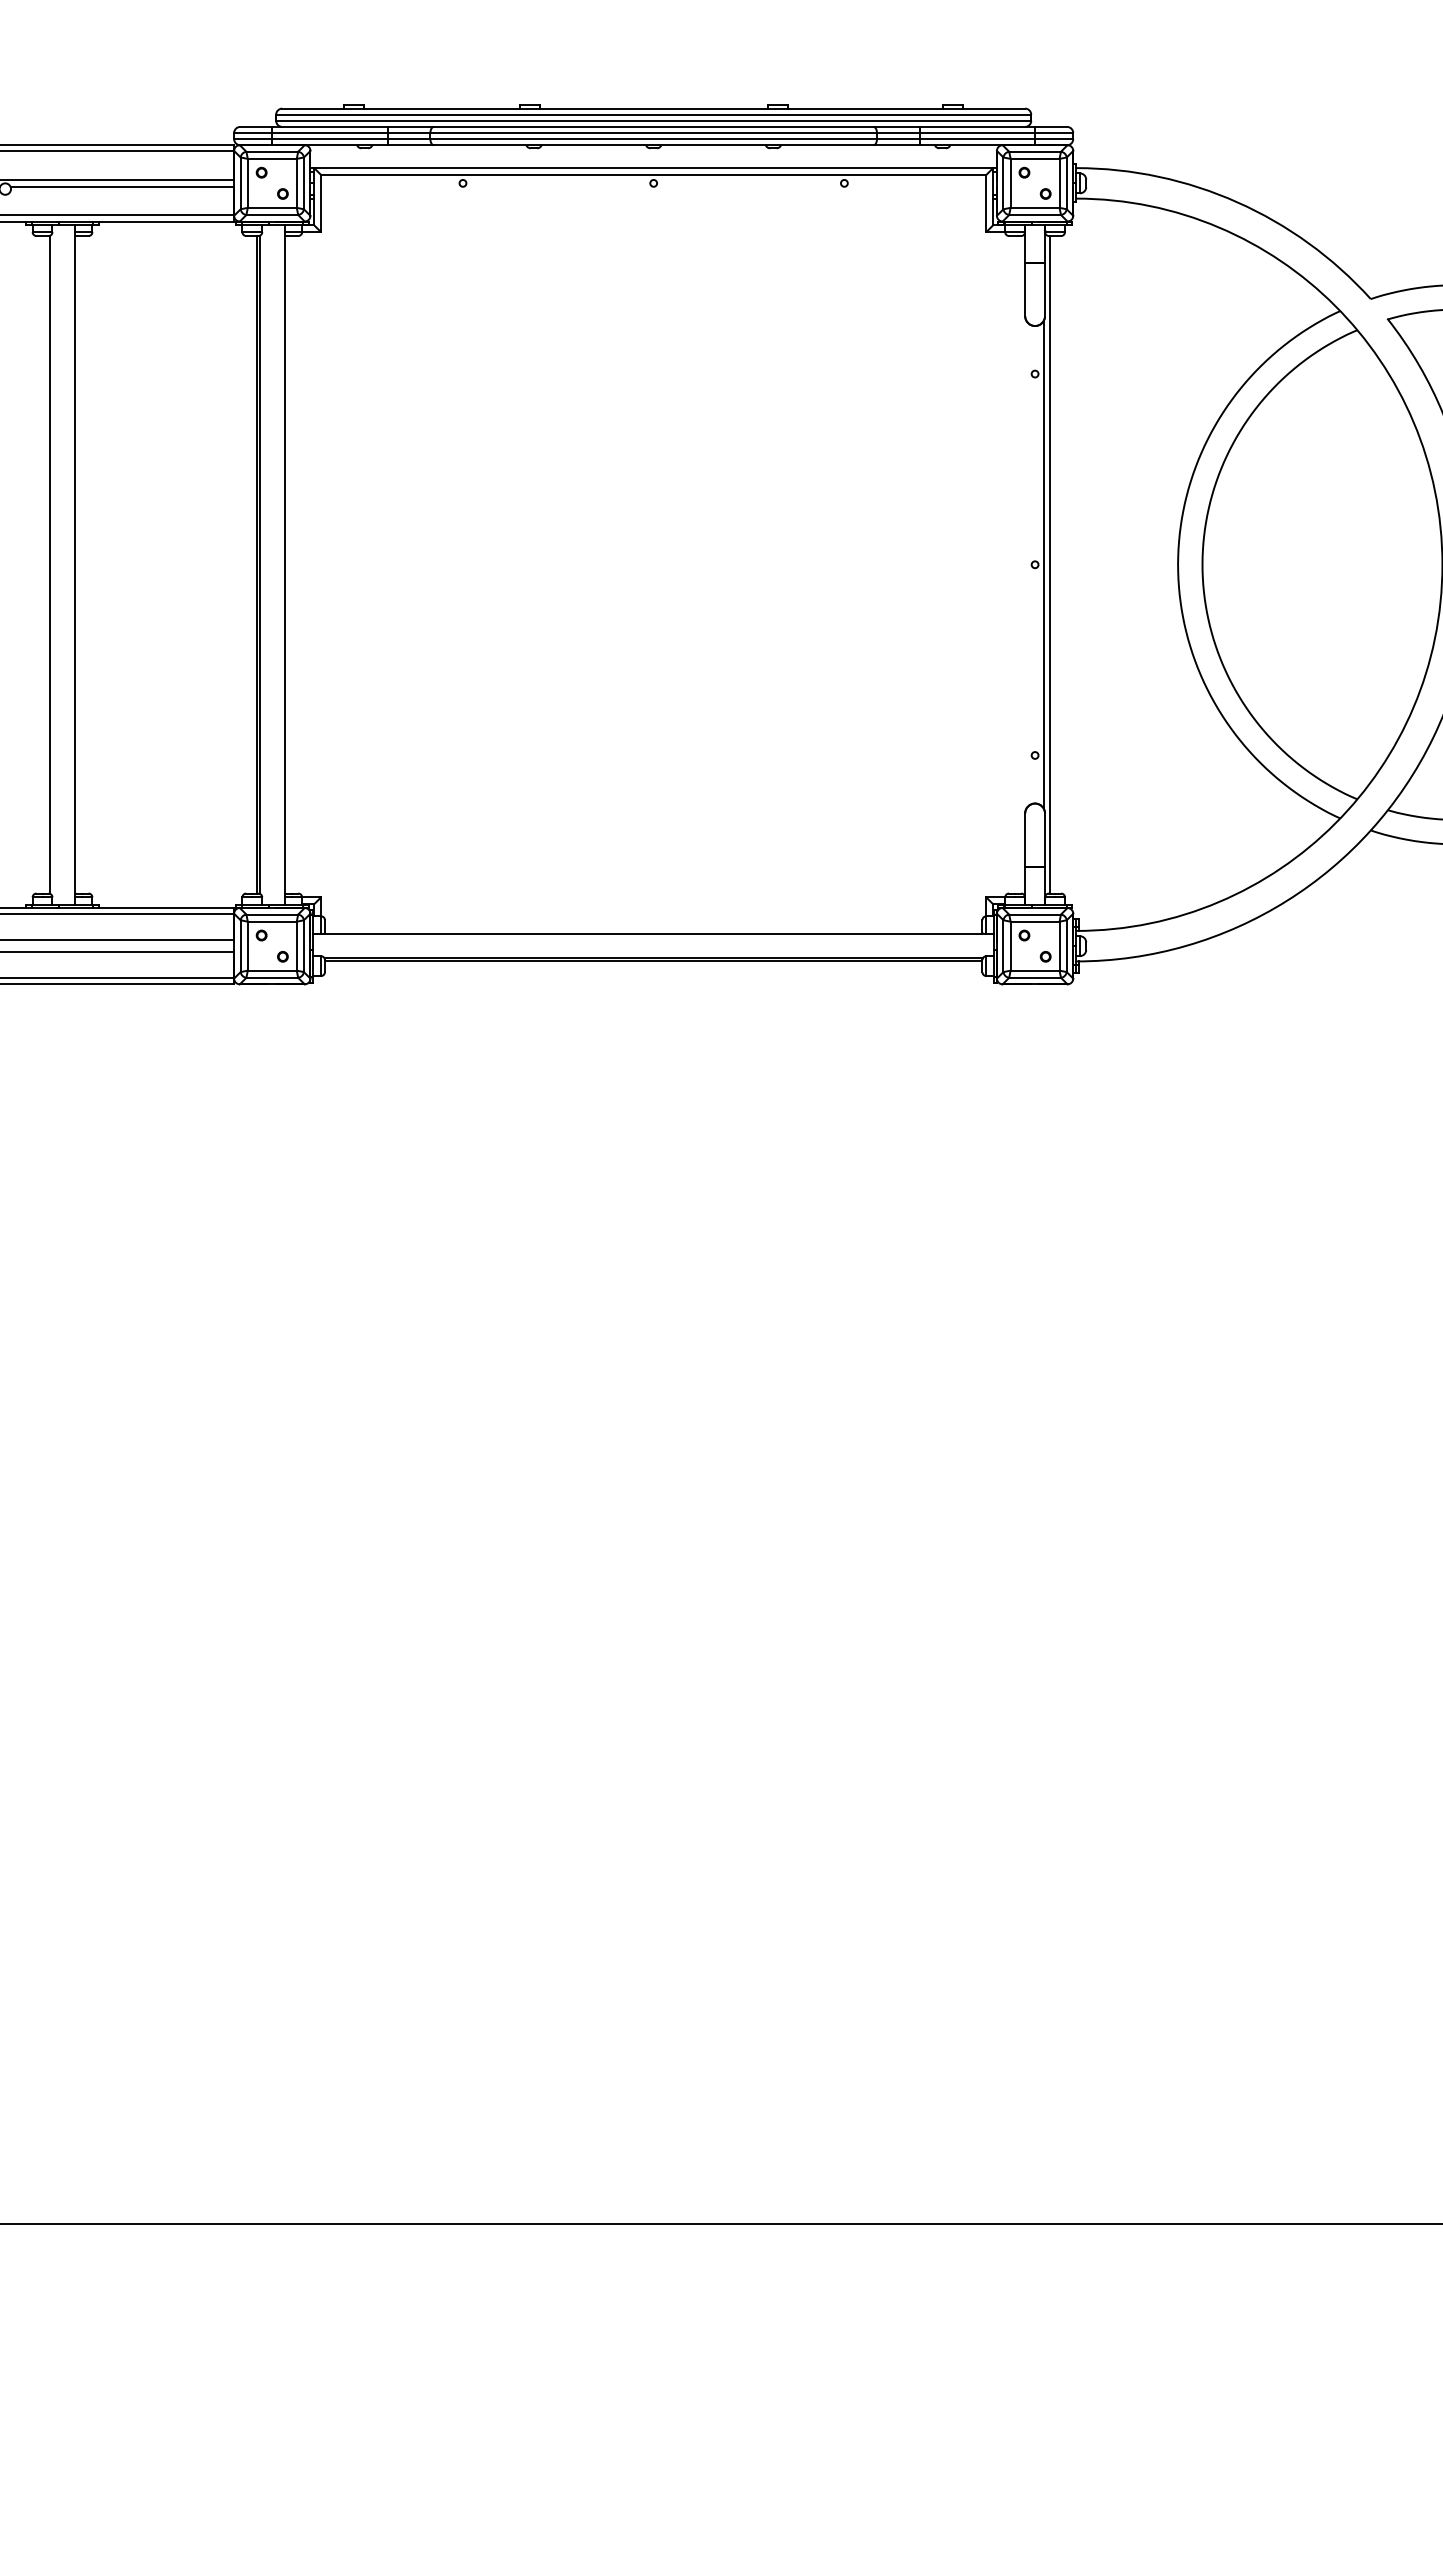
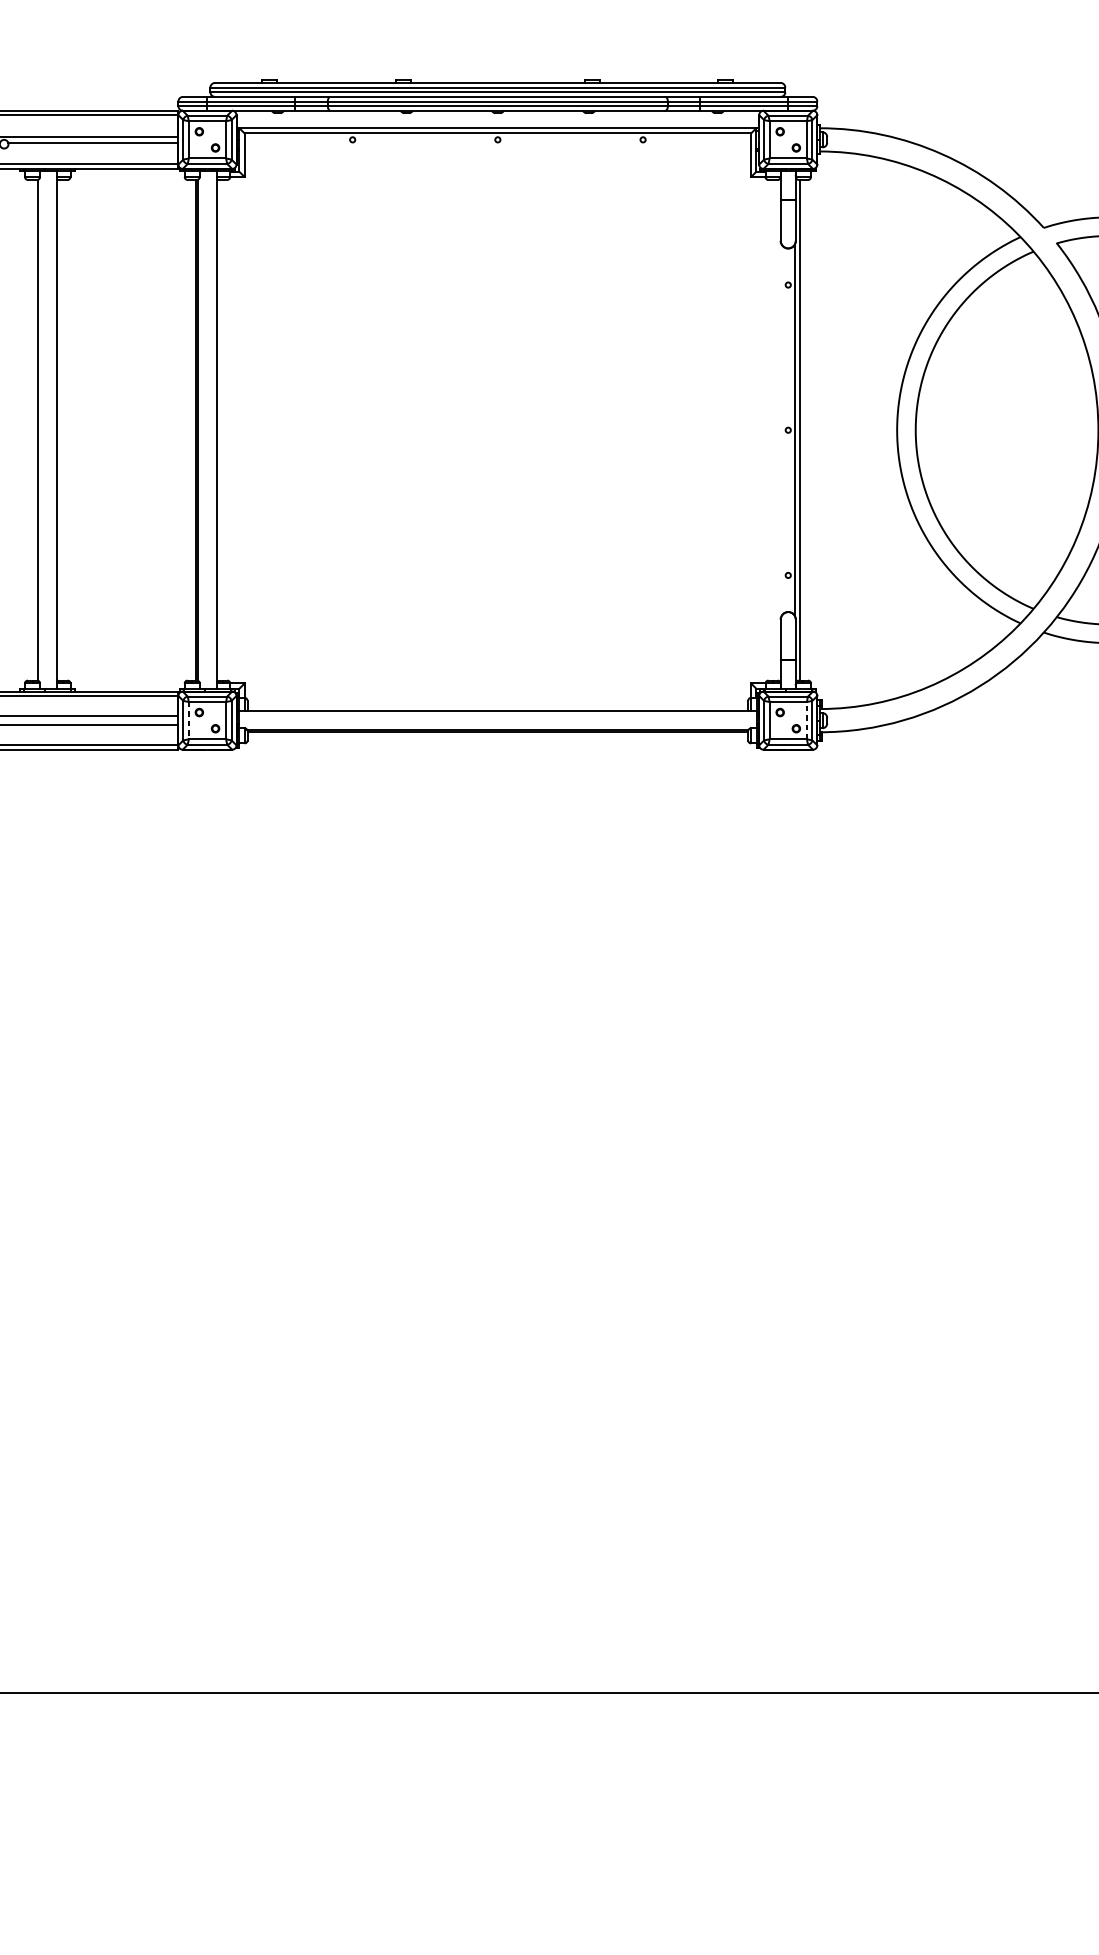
line: (1059, 945) -> (806, 720), solid -> dashed
line: (247, 946) -> (188, 720), solid -> dashed

